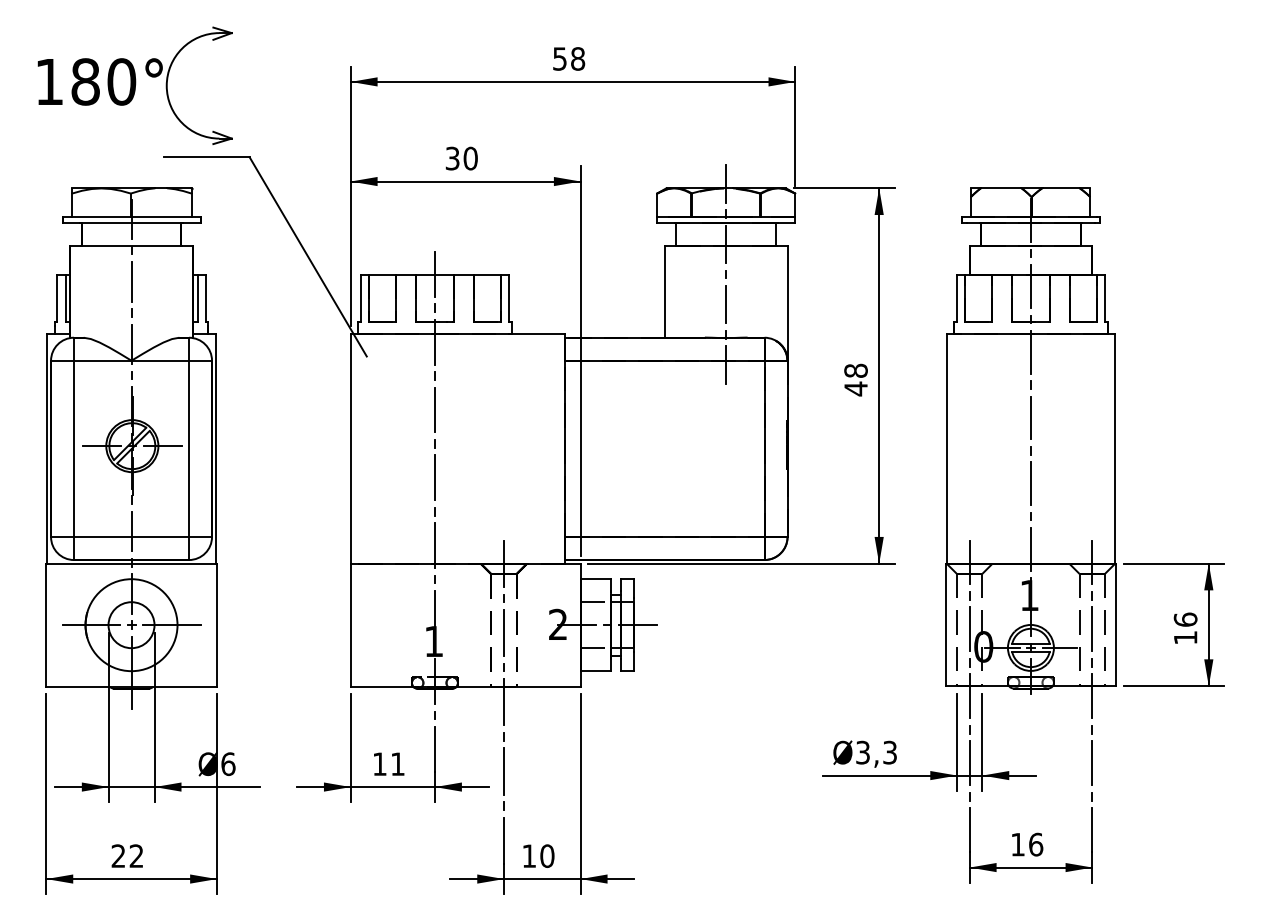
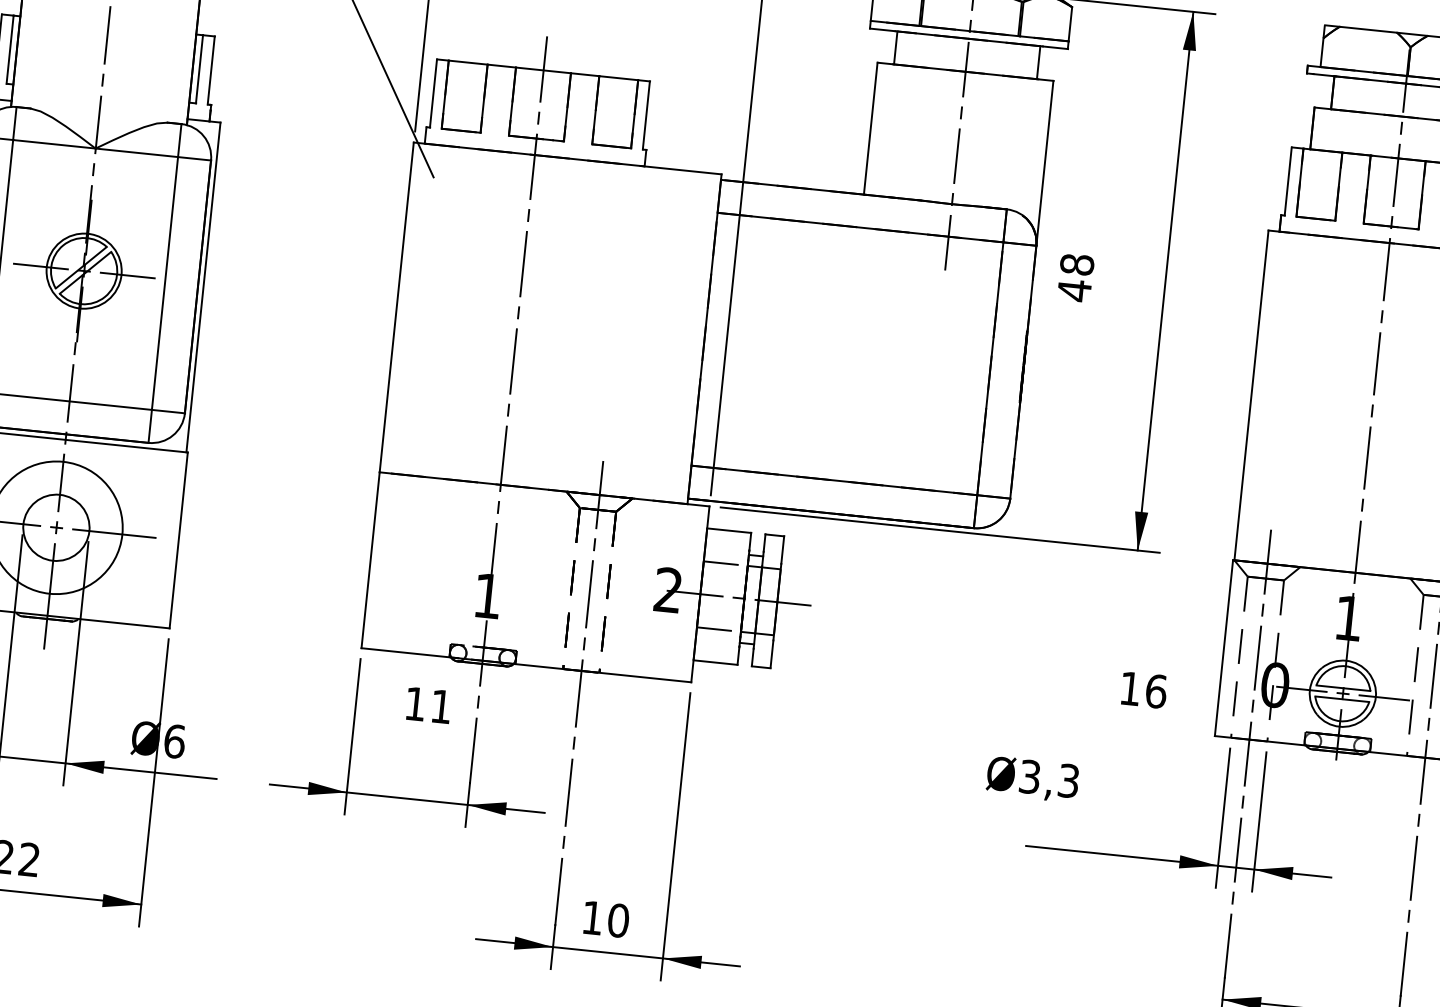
text: (855, 379) -> (1075, 276), moved
text: (864, 753) -> (1031, 778), moved
text: (389, 763) -> (429, 704), moved
text: (1027, 844) -> (1144, 689), moved

